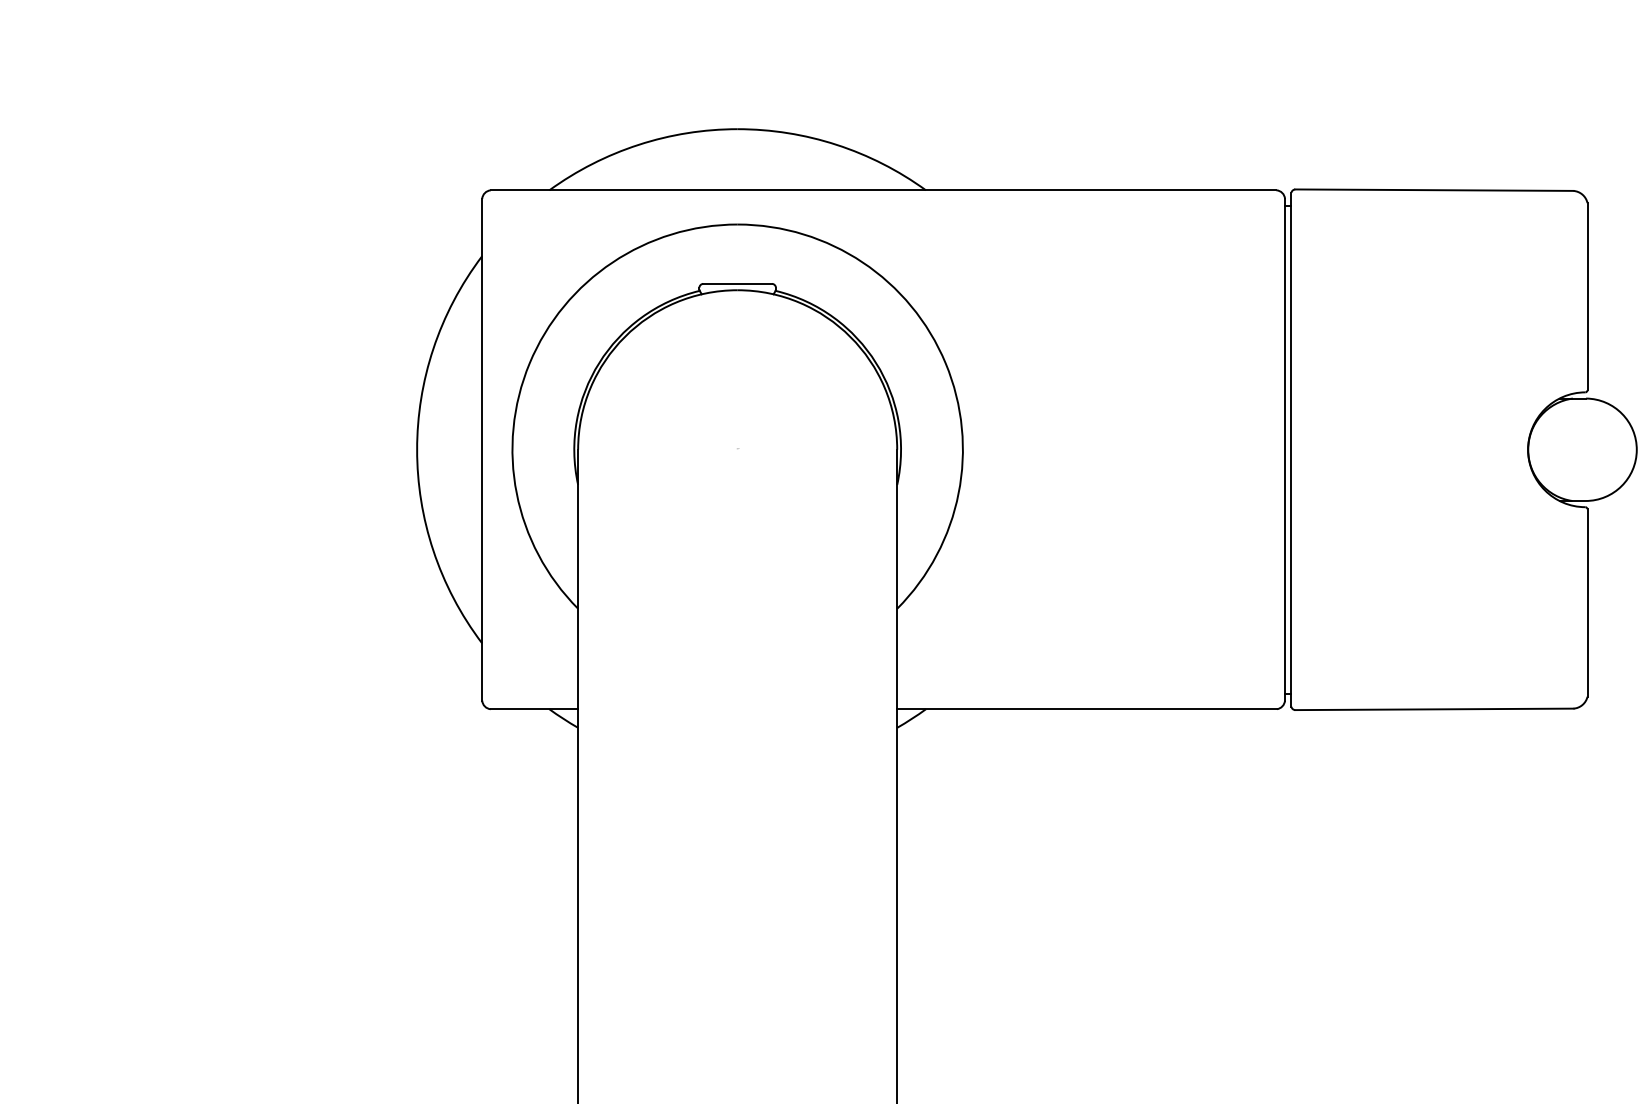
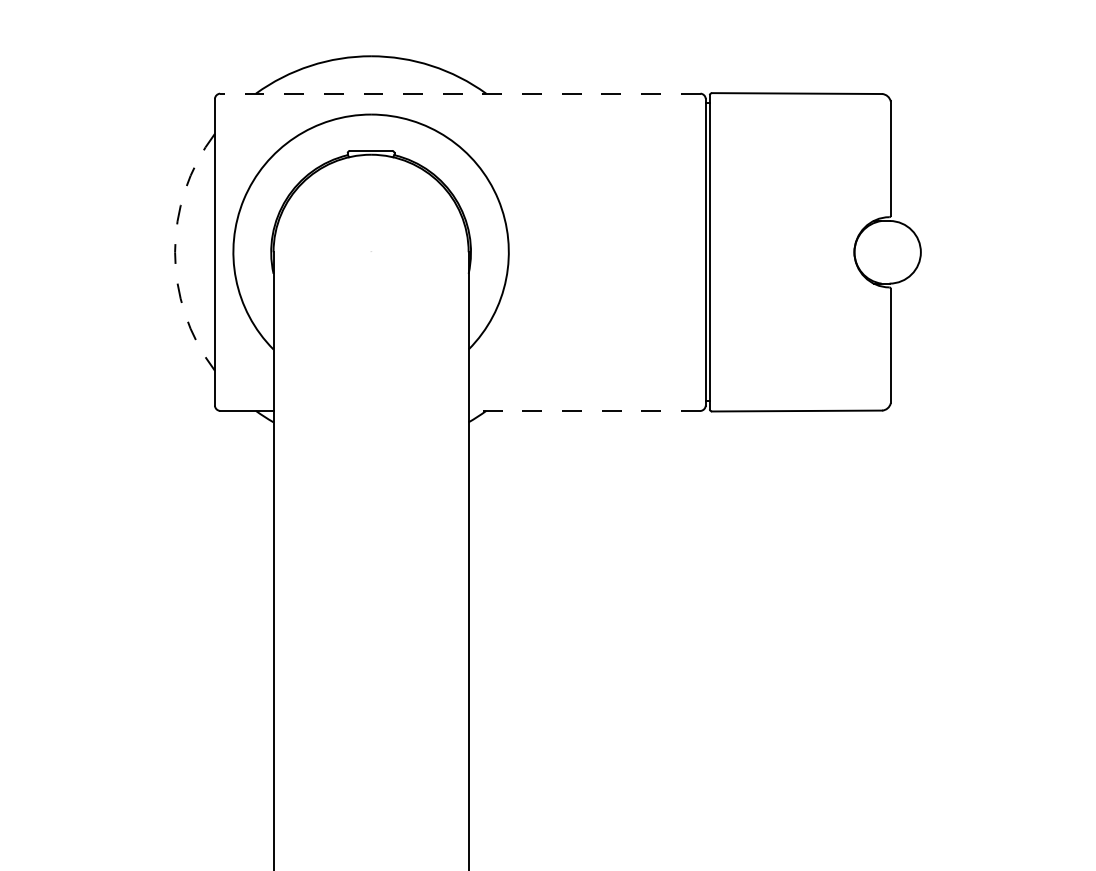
line: (882, 190) -> (459, 93), solid -> dashed
arc: (417, 450) -> (175, 252), solid -> dashed
line: (1086, 708) -> (584, 410), solid -> dashed

